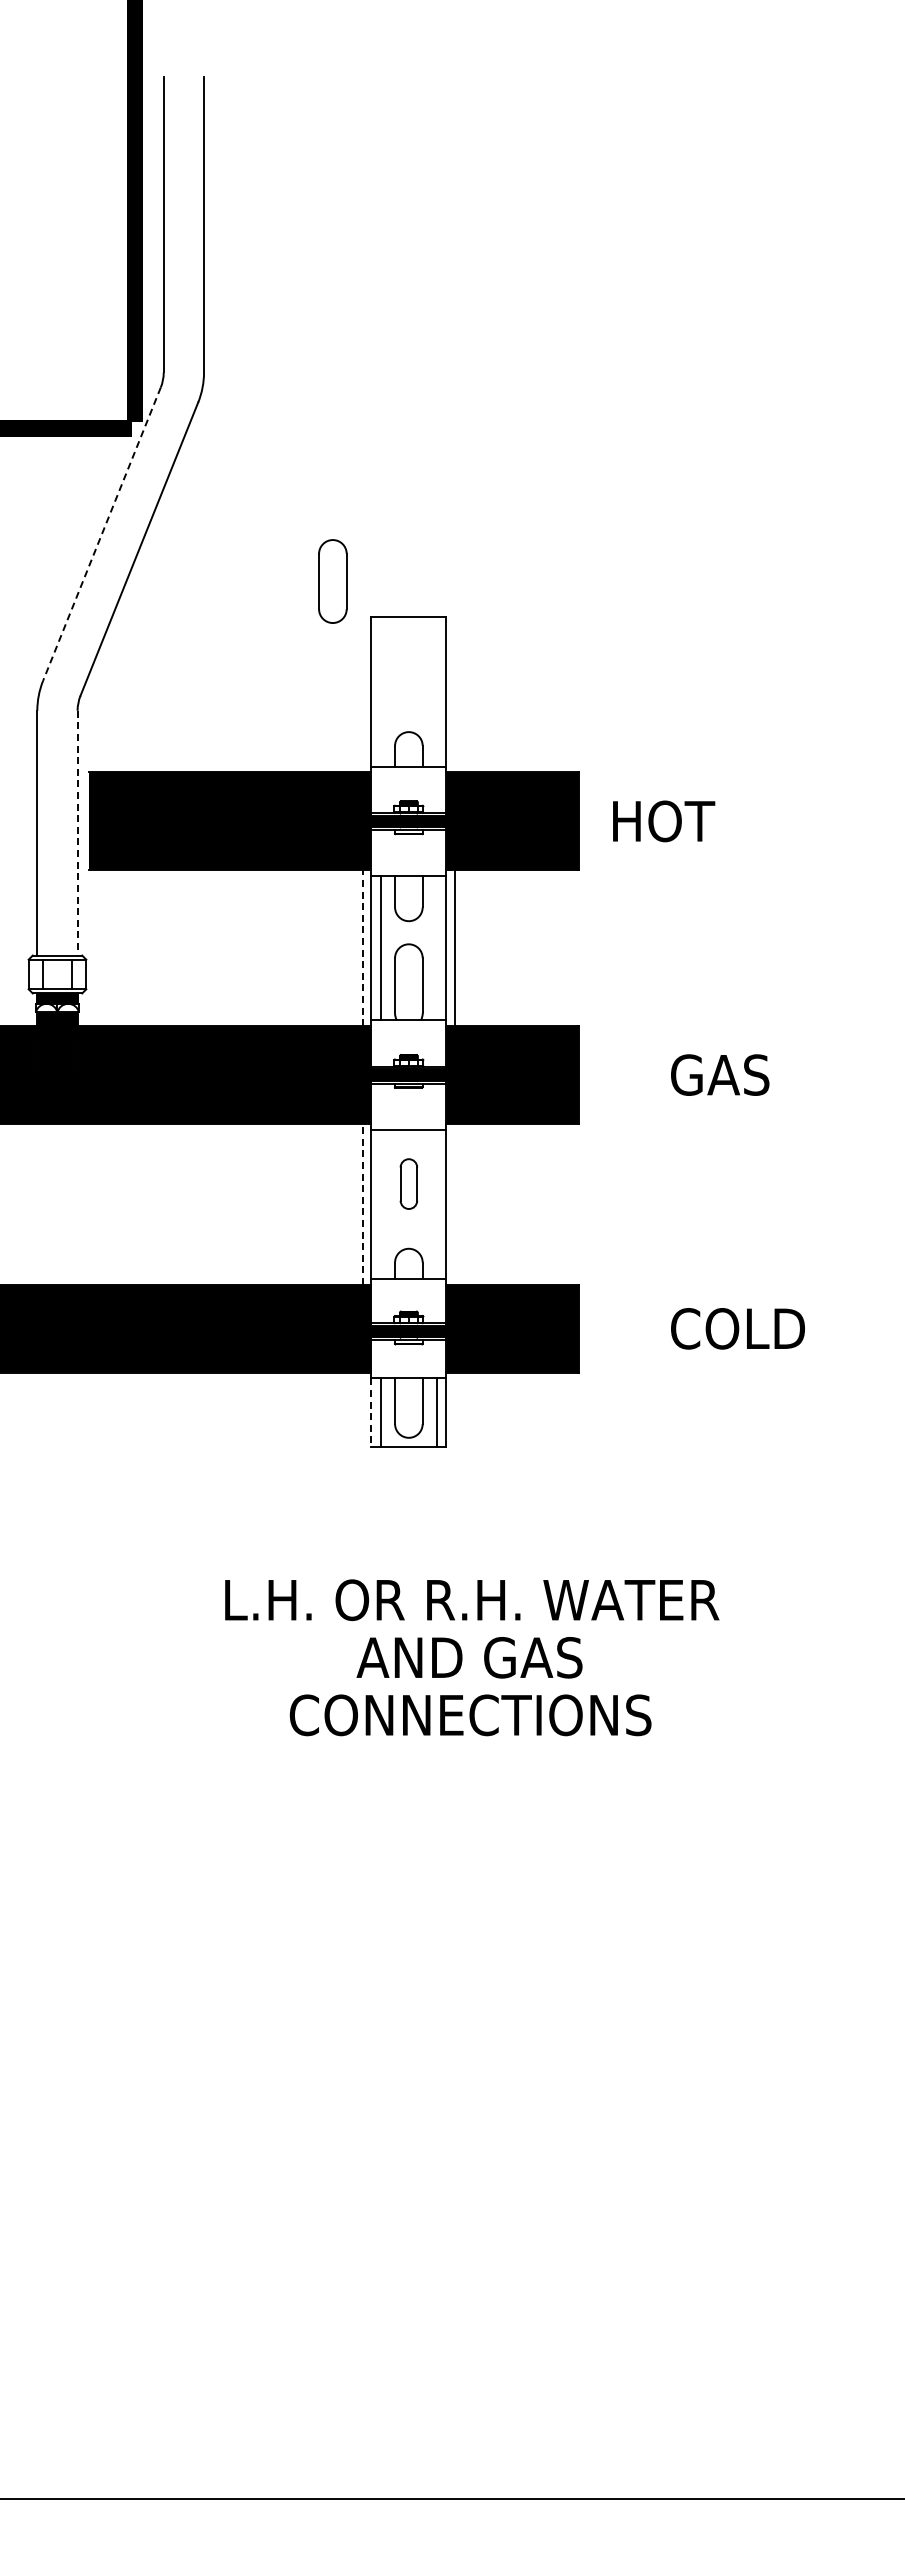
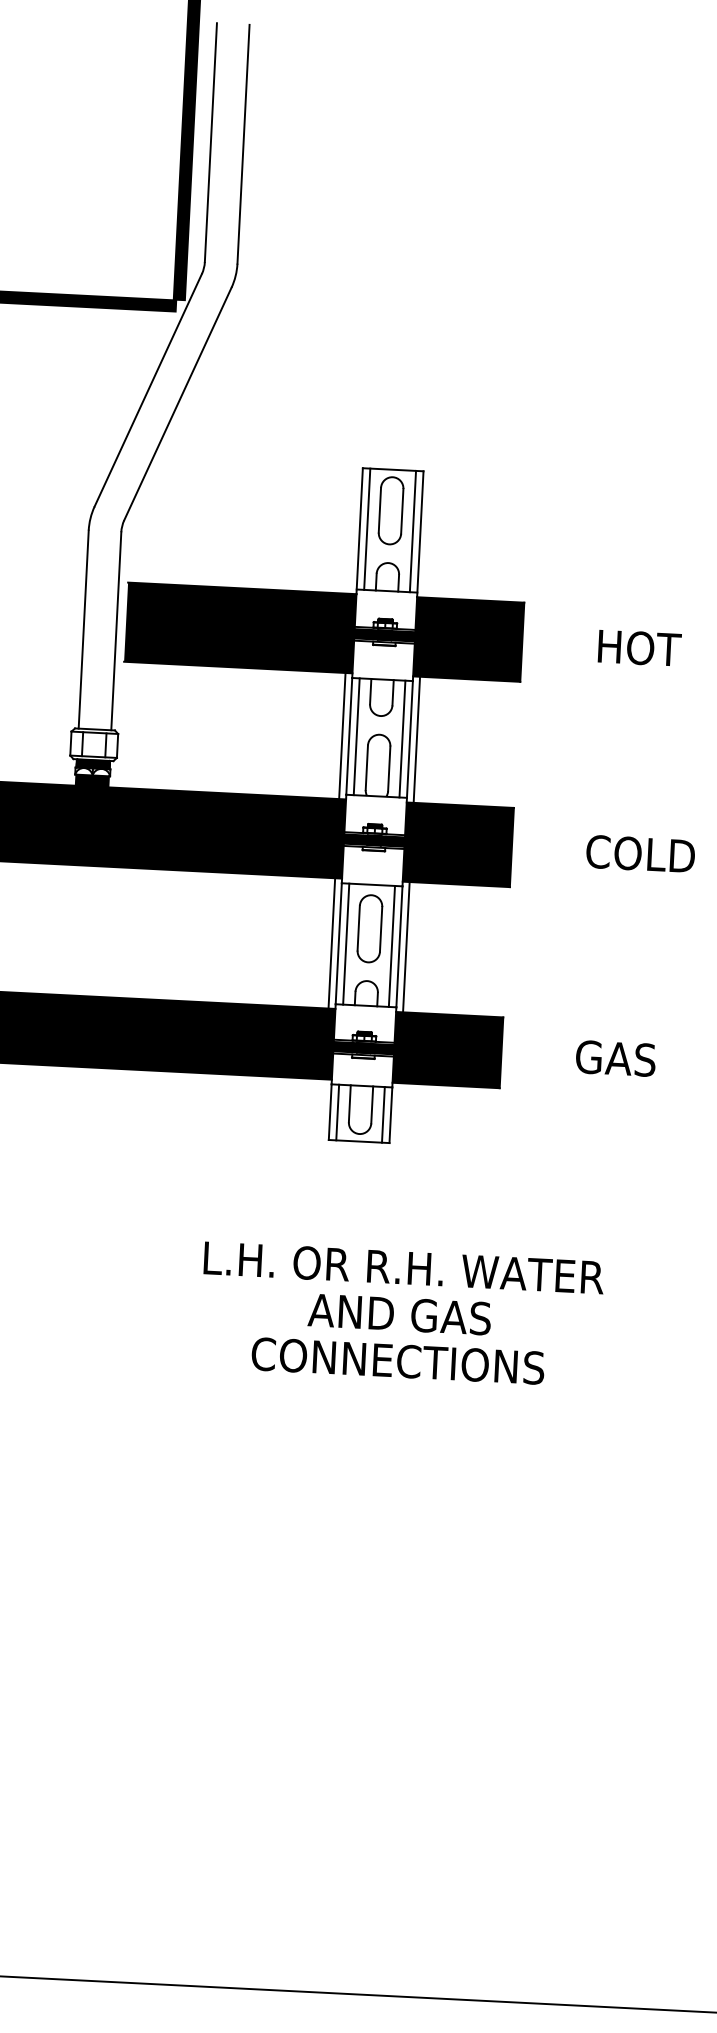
line: (101, 534) -> (147, 390), dashed -> solid
part: (332, 581) -> (390, 510), moved
line: (380, 691) -> (367, 529), added
line: (437, 691) -> (413, 531), added
text: (664, 821) -> (640, 648), moved
line: (77, 833) -> (116, 631), dashed -> solid
line: (362, 948) -> (342, 736), dashed -> solid
line: (437, 948) -> (402, 739), added
text: (746, 1074) -> (647, 853), GAS -> COLD
part: (408, 1183) -> (369, 928), size x1.67
line: (362, 1204) -> (331, 943), dashed -> solid
line: (380, 1204) -> (346, 944), added
line: (437, 1204) -> (392, 946), added
line: (454, 1204) -> (406, 947), added
text: (746, 1328) -> (637, 1059), COLD -> GAS
line: (371, 1413) -> (330, 1112), dashed -> solid

